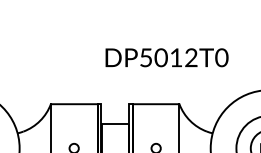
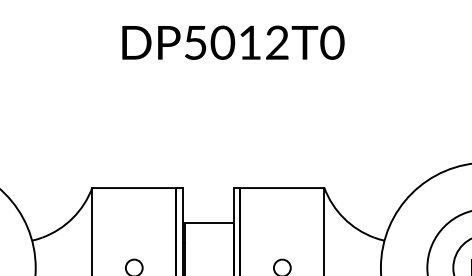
text: (166, 57) -> (232, 42), moved

